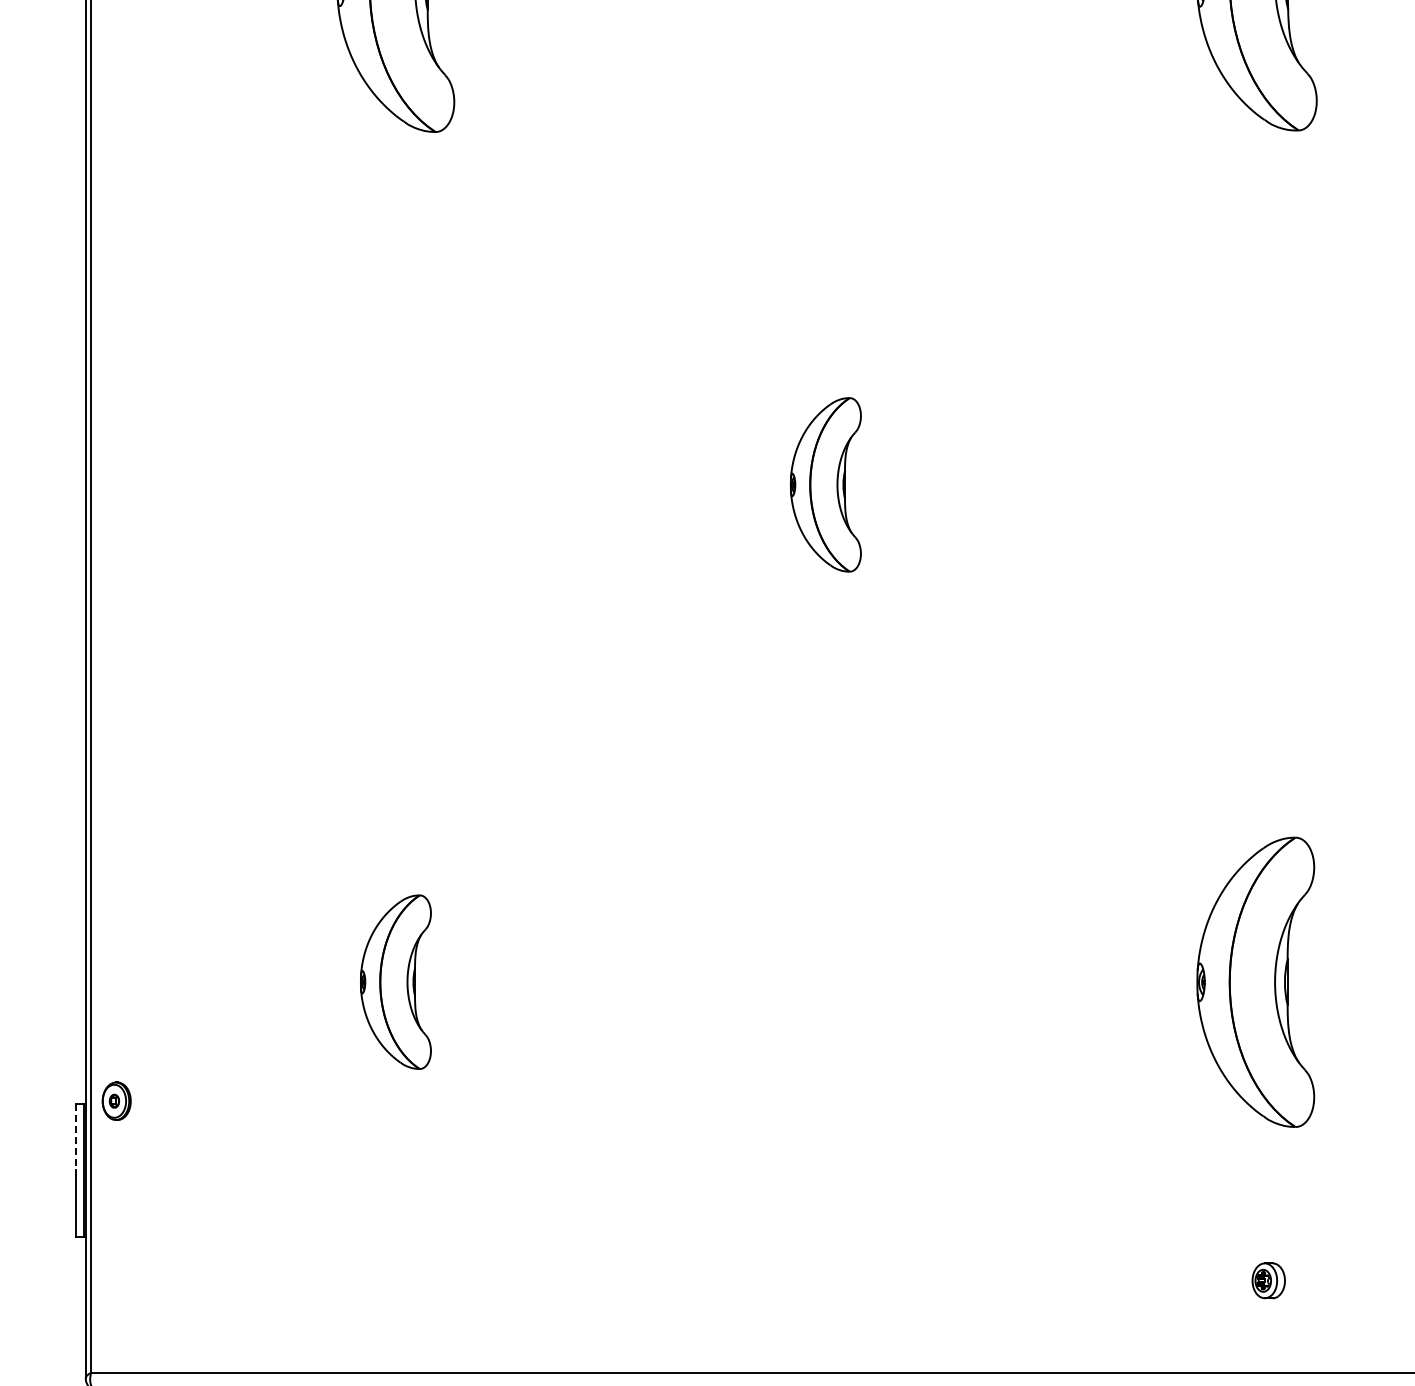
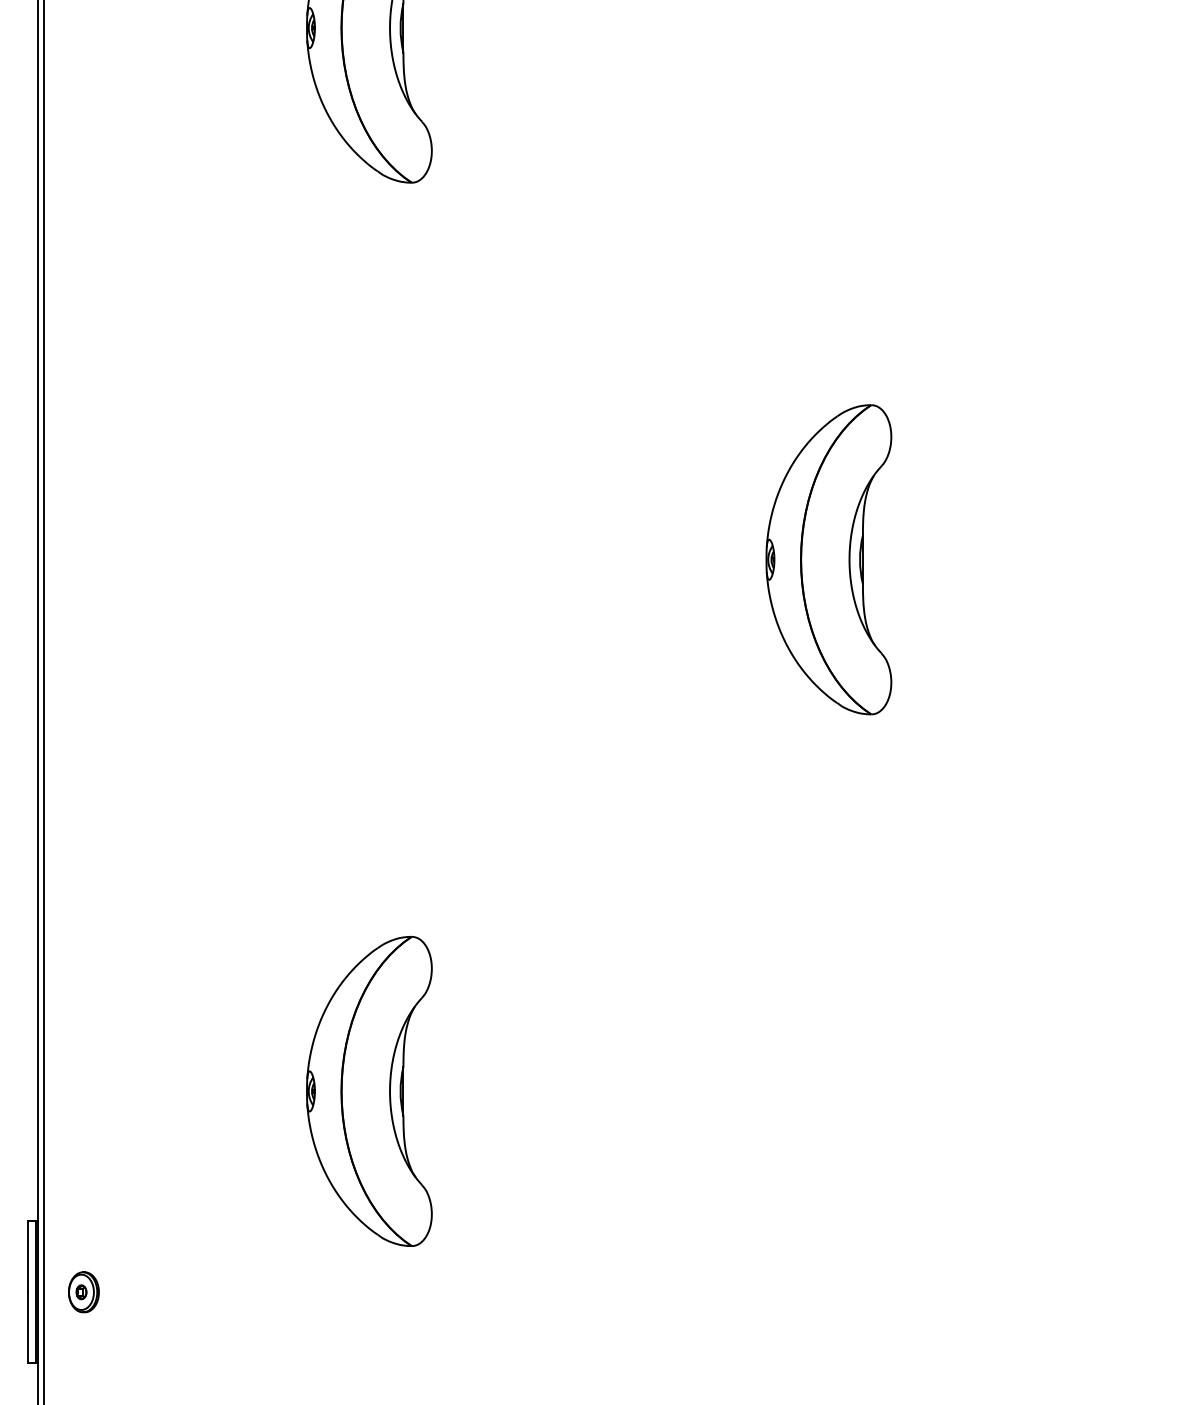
part: (825, 484) -> (828, 559), size x1.67
part: (395, 981) -> (369, 1090), size x1.67
part: (116, 1100) -> (83, 1291), moved
line: (76, 1137) -> (28, 1257), dashed -> solid

